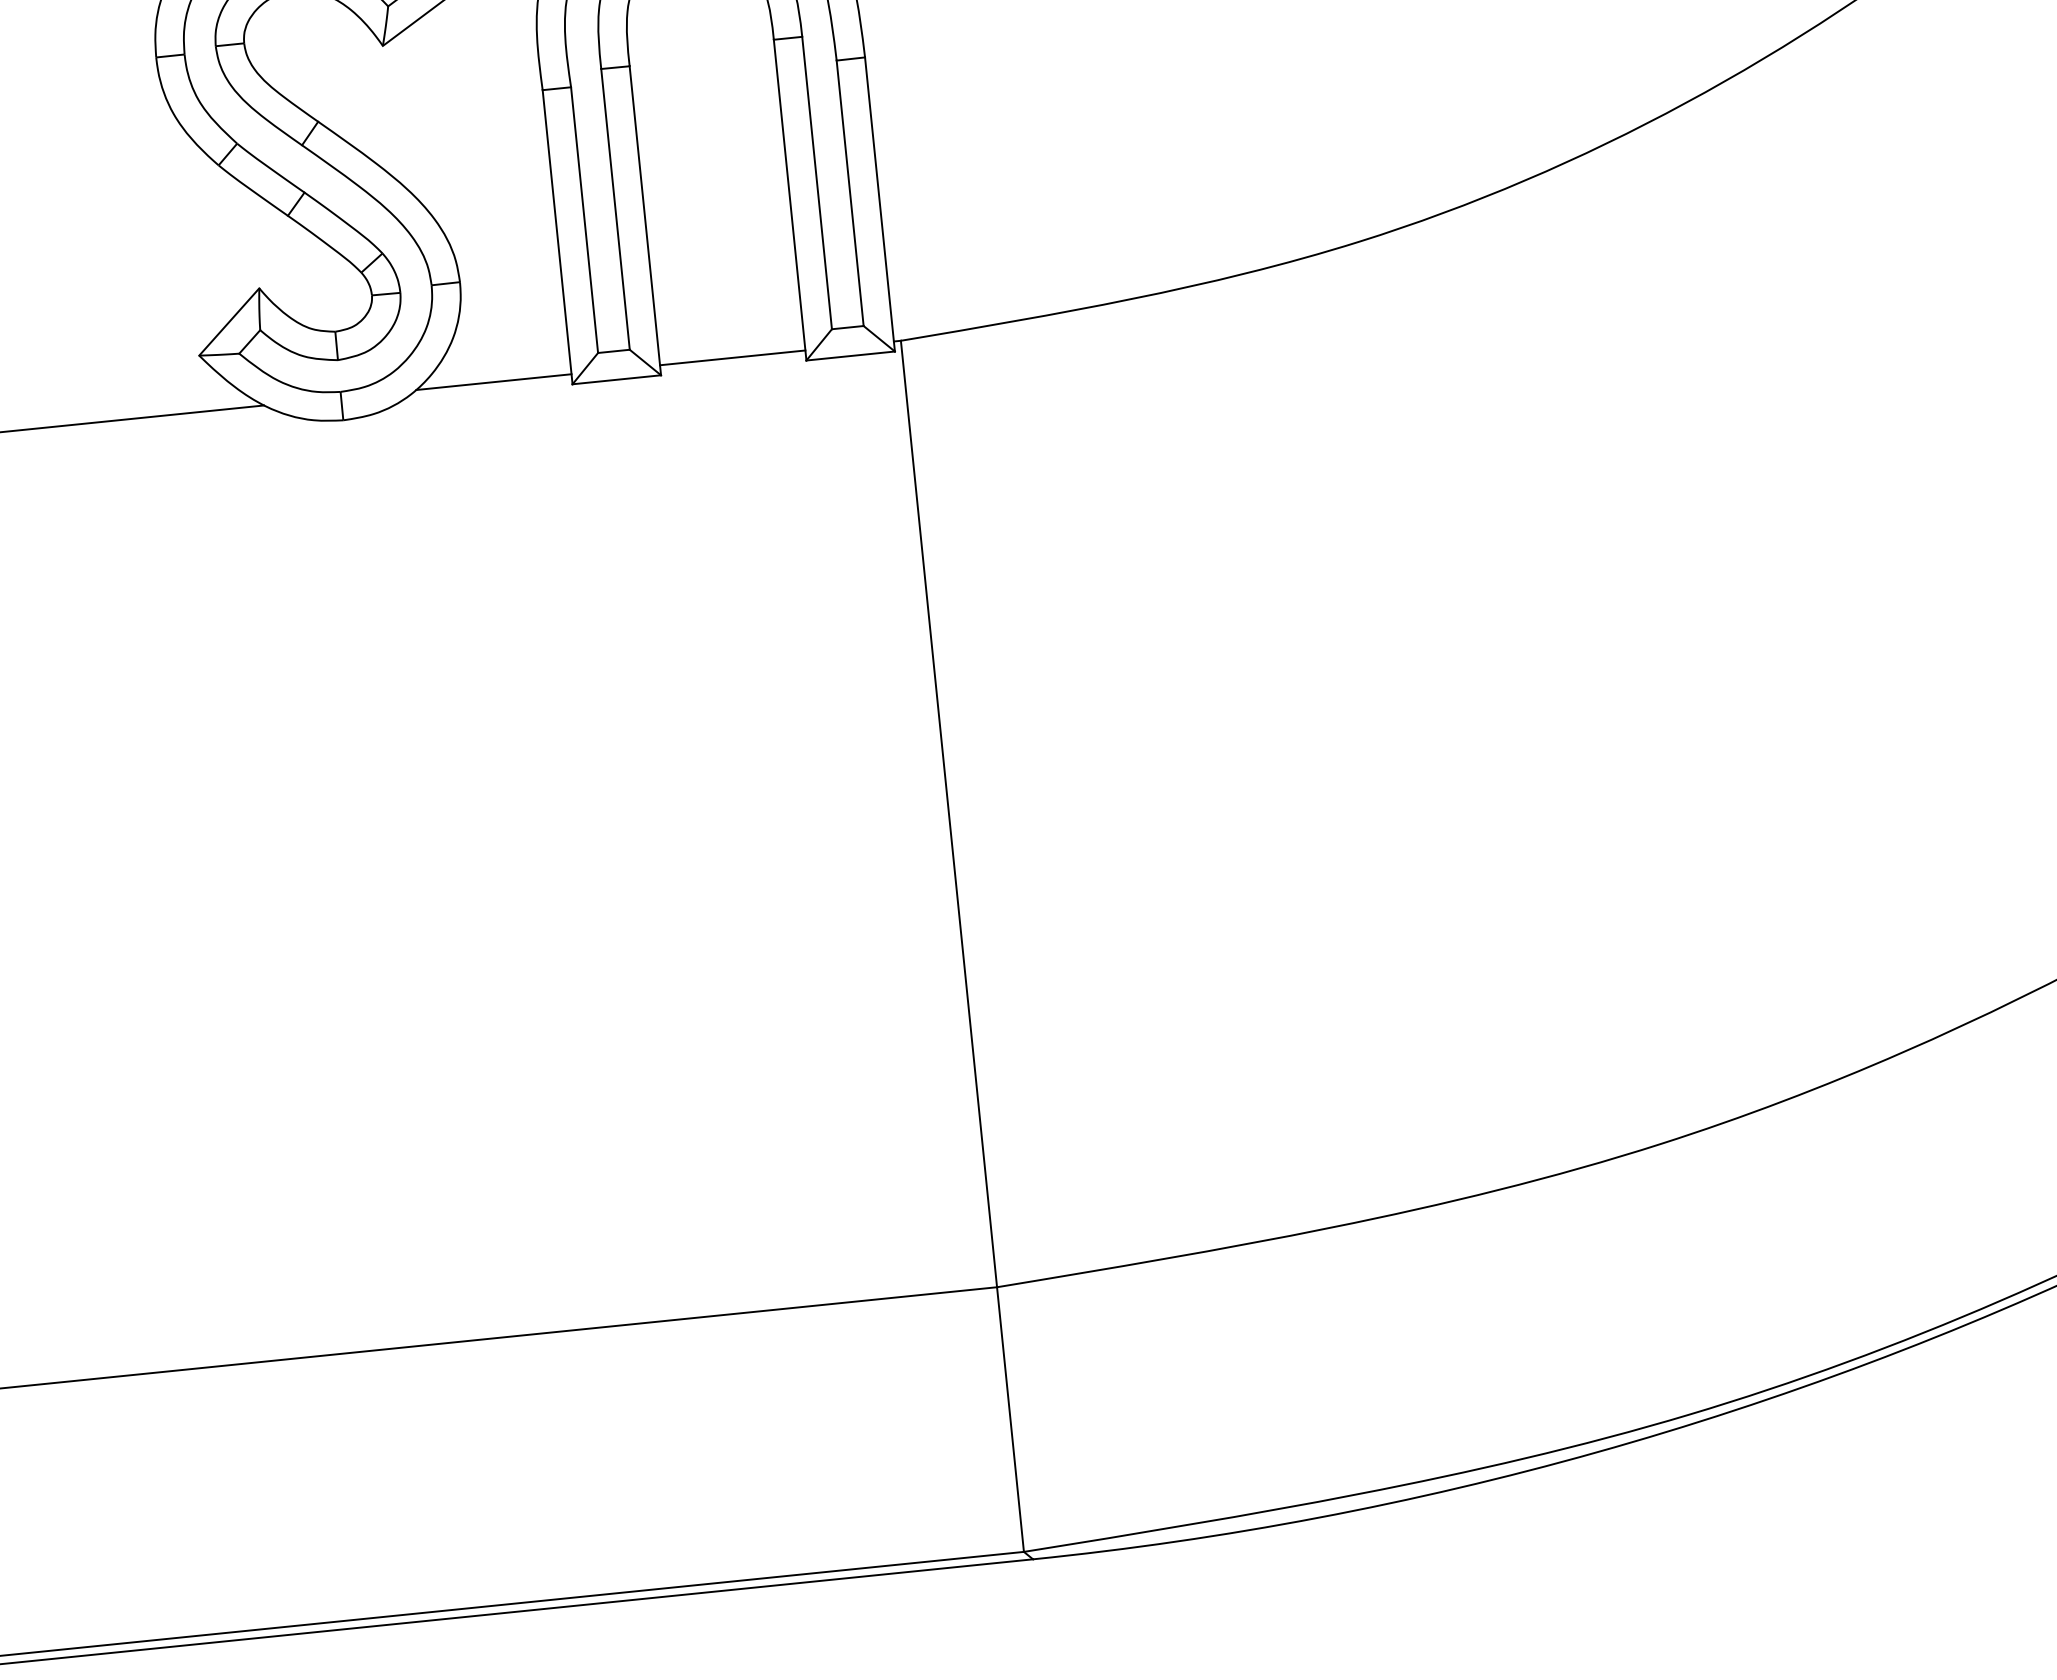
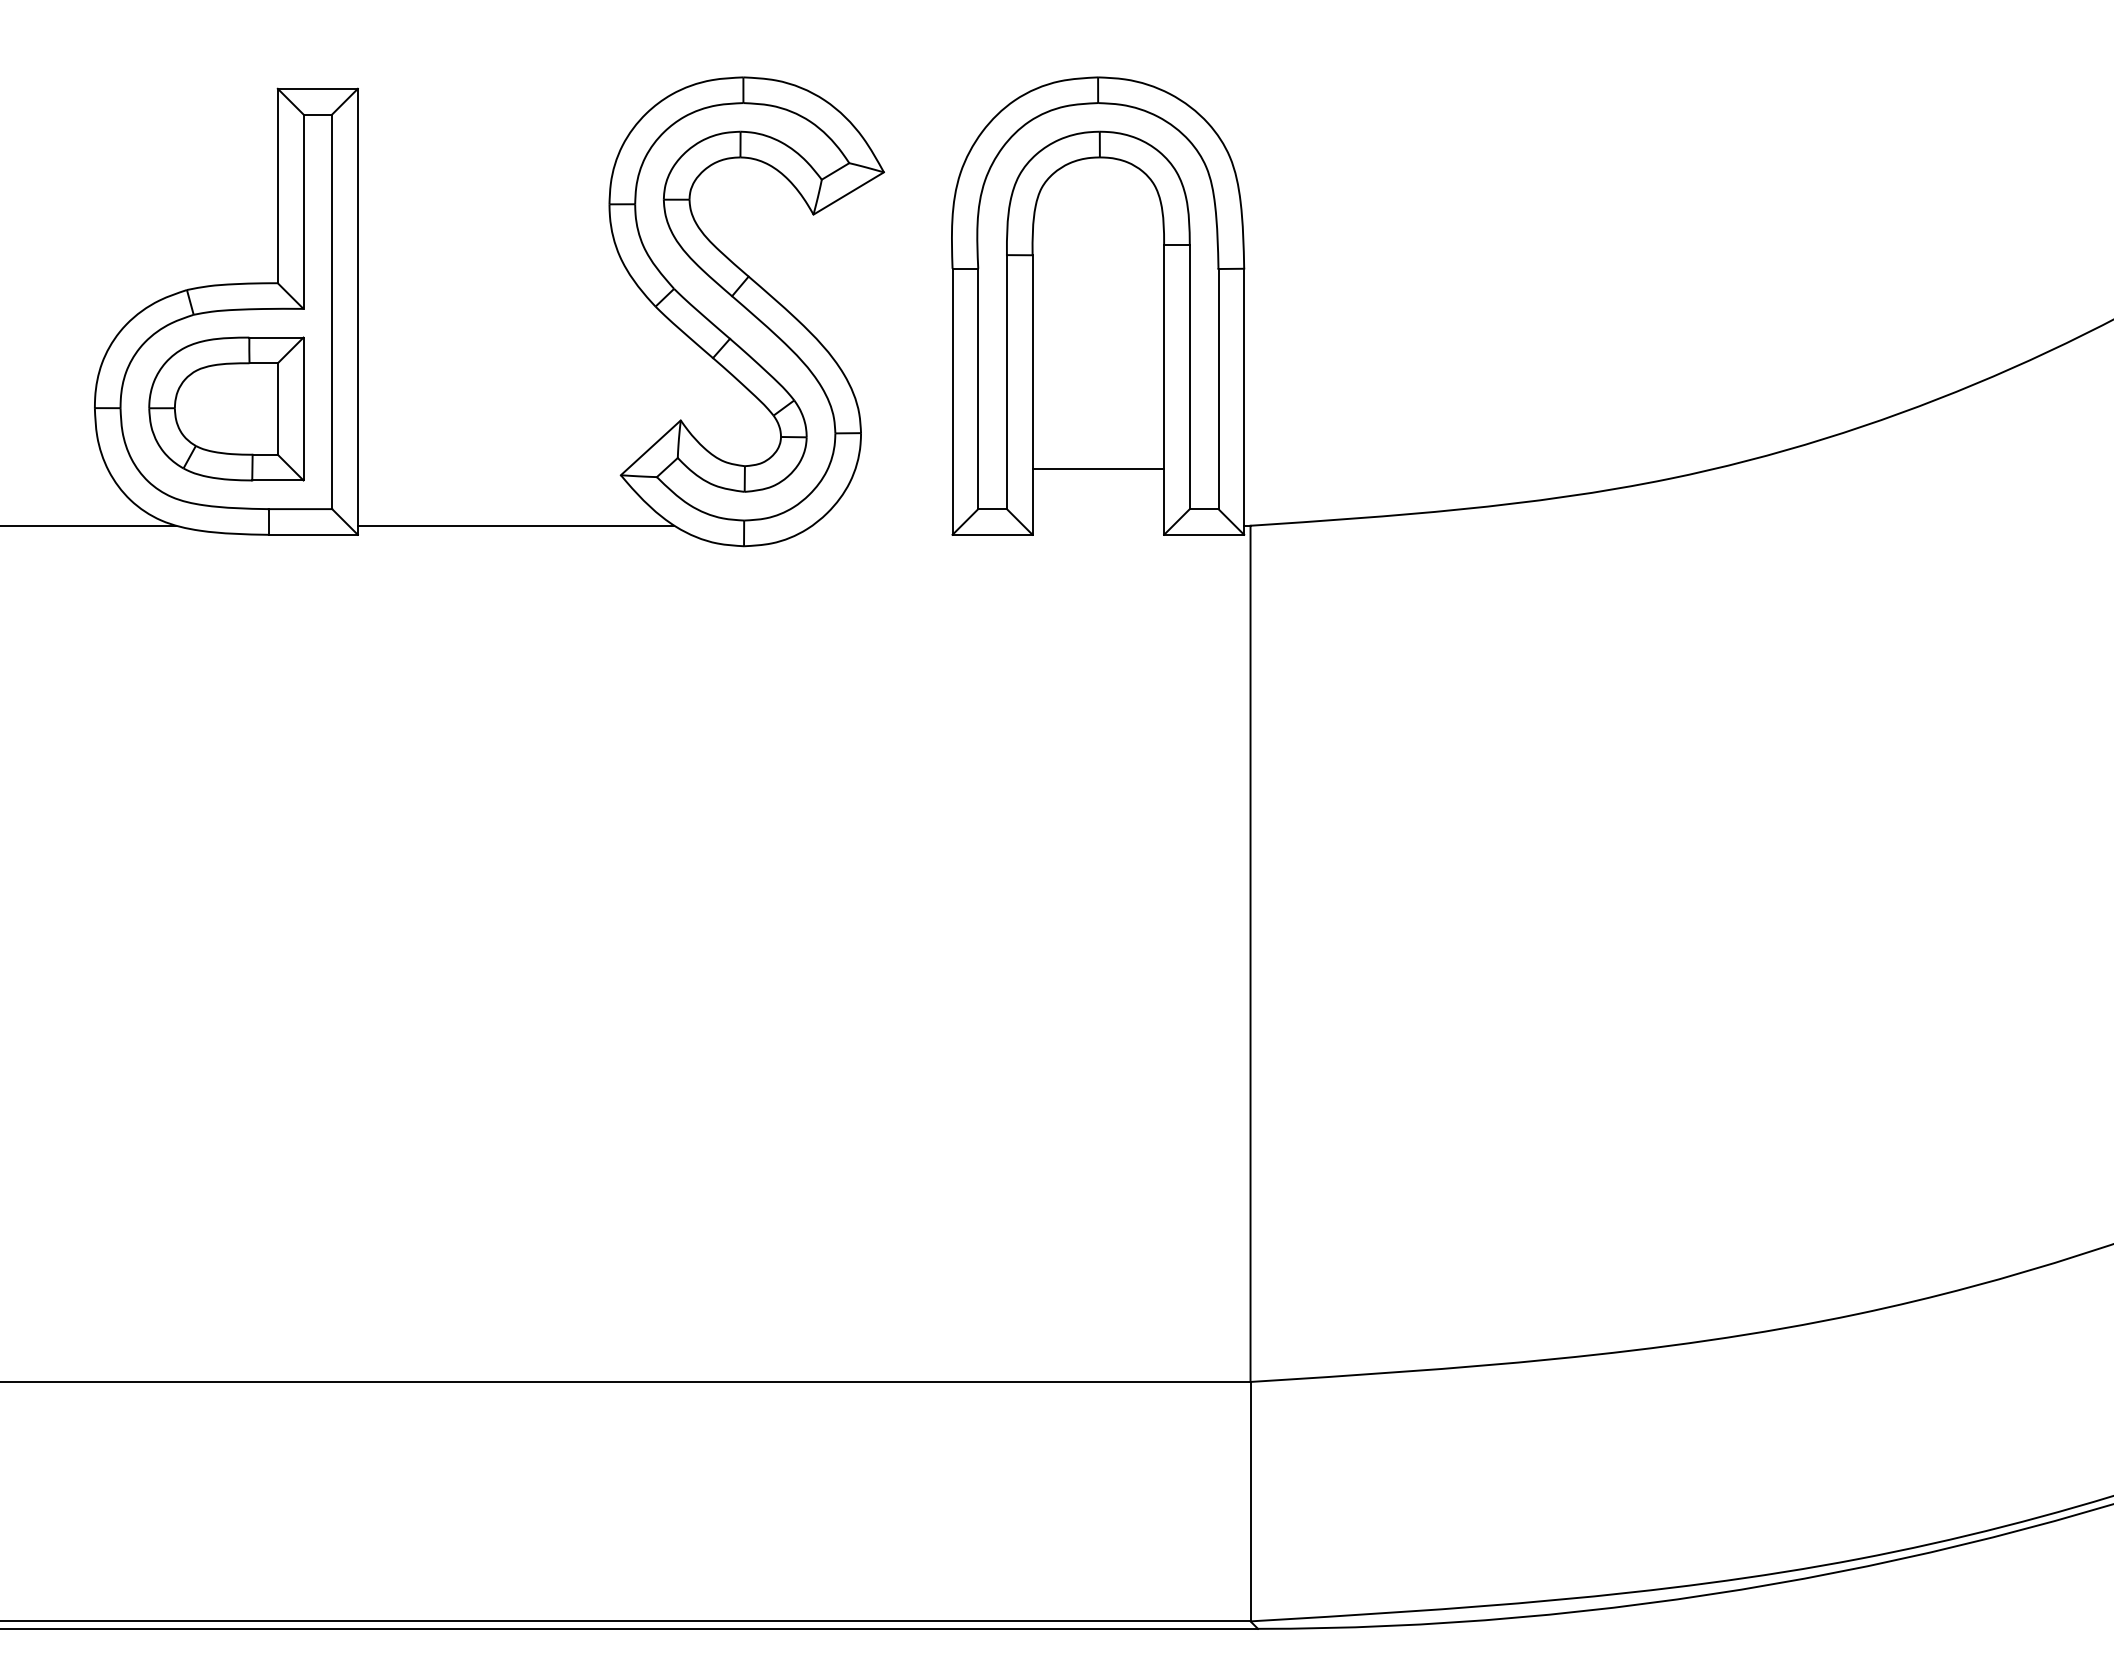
line: (732, 357) -> (1098, 468), moved
line: (494, 381) -> (882, 525), removed

